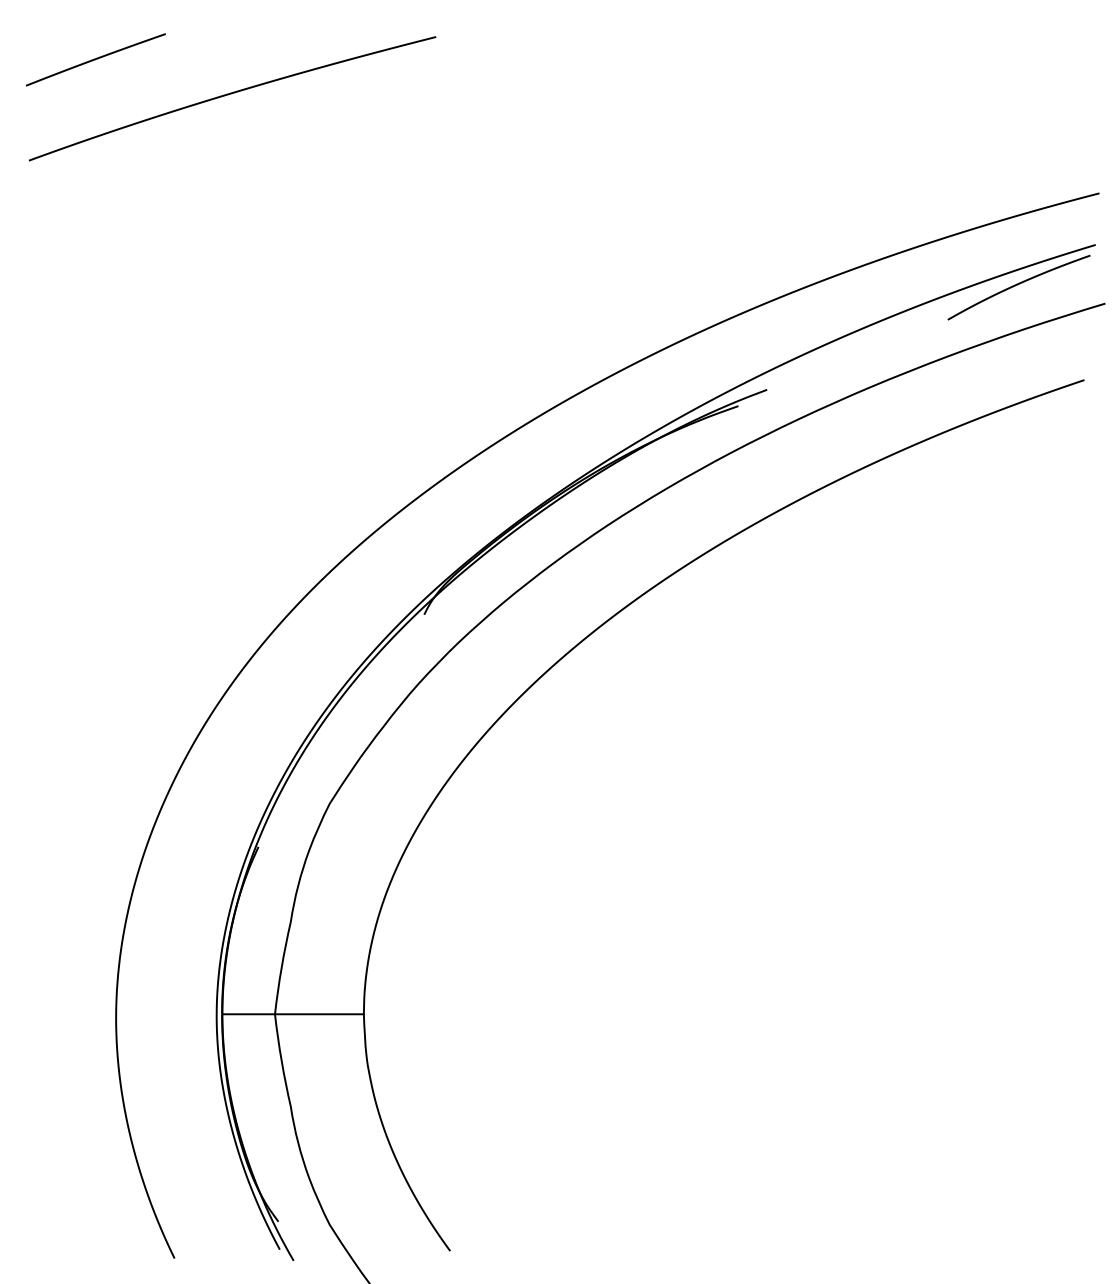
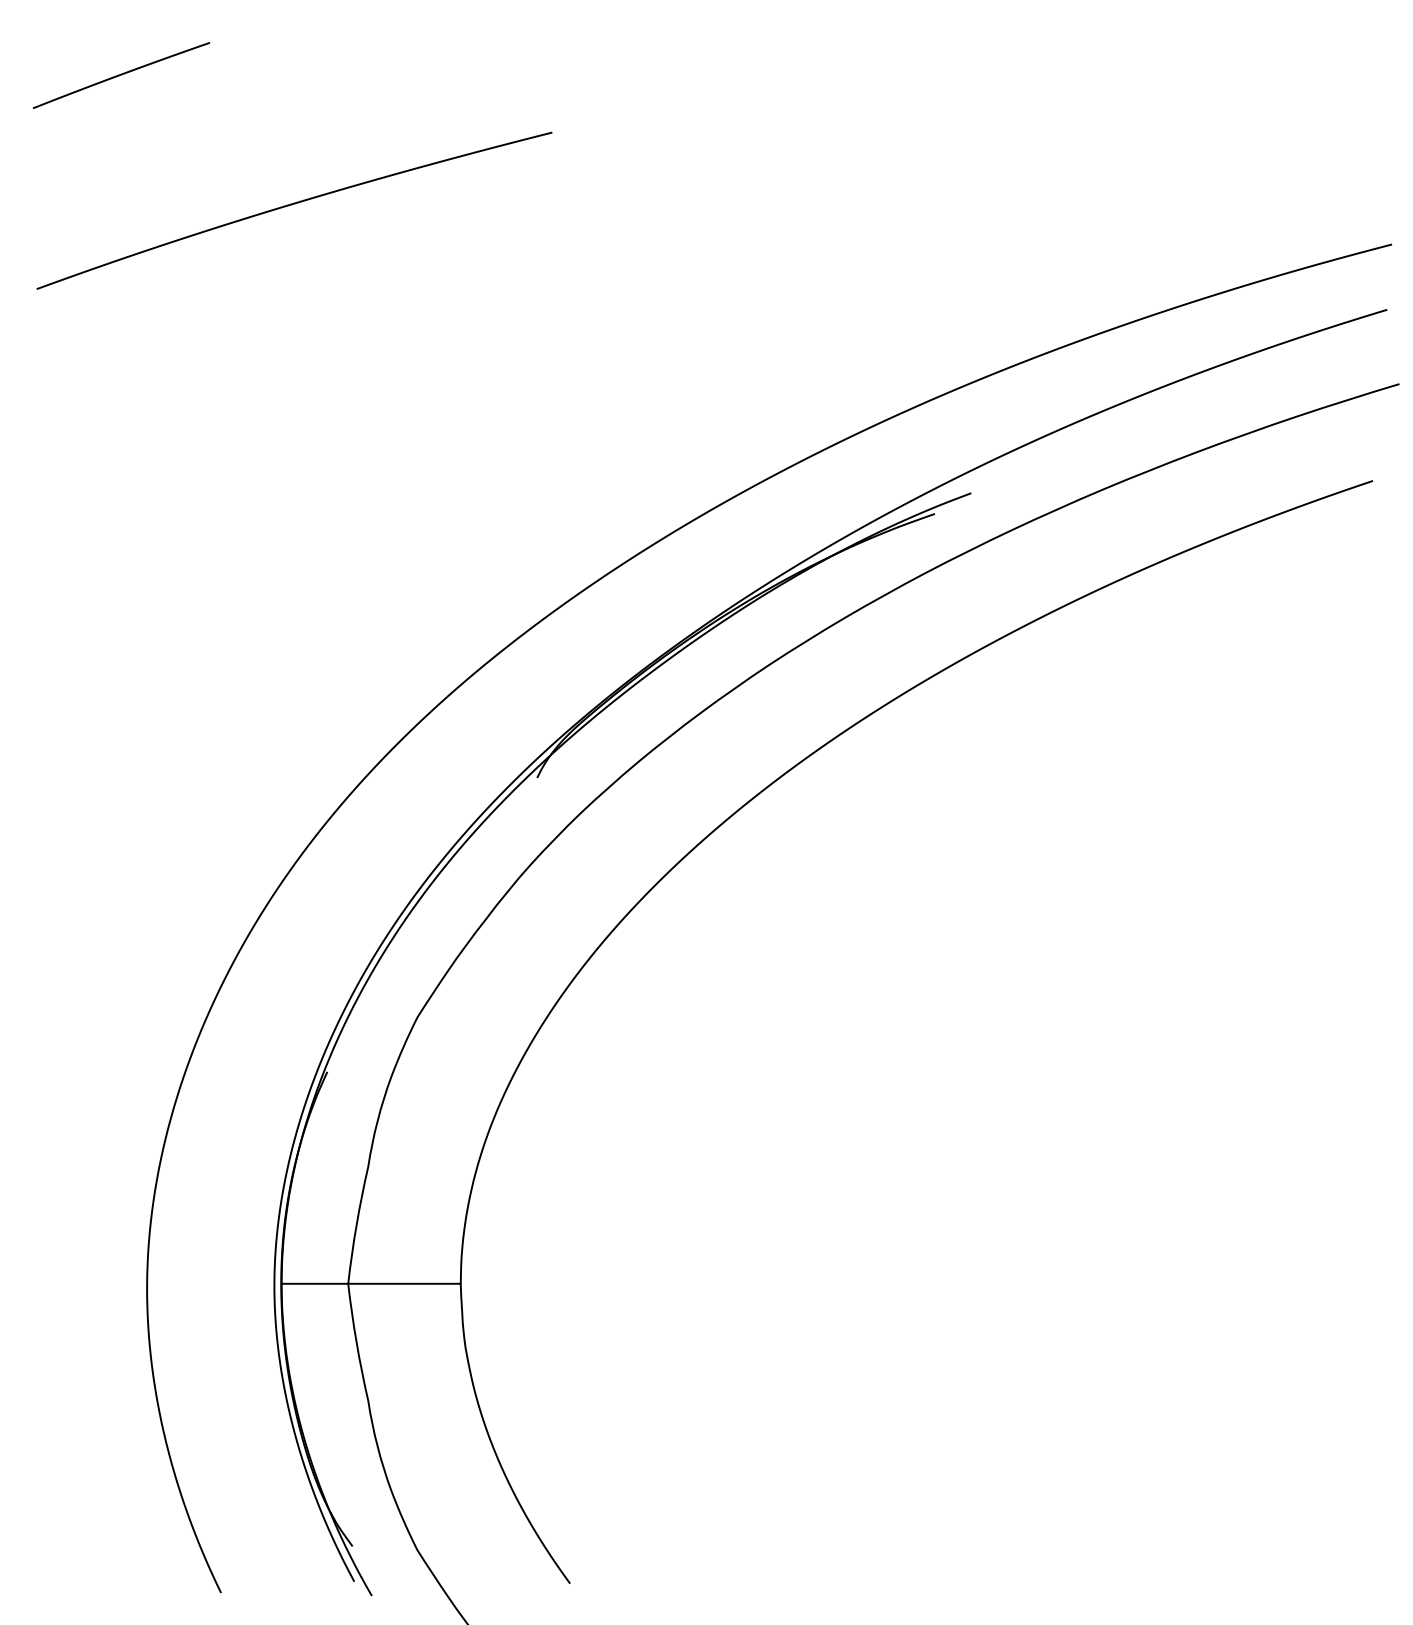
curve: (230, 94) -> (292, 205), moved
curve: (1018, 284) -> (1289, 360), removed

